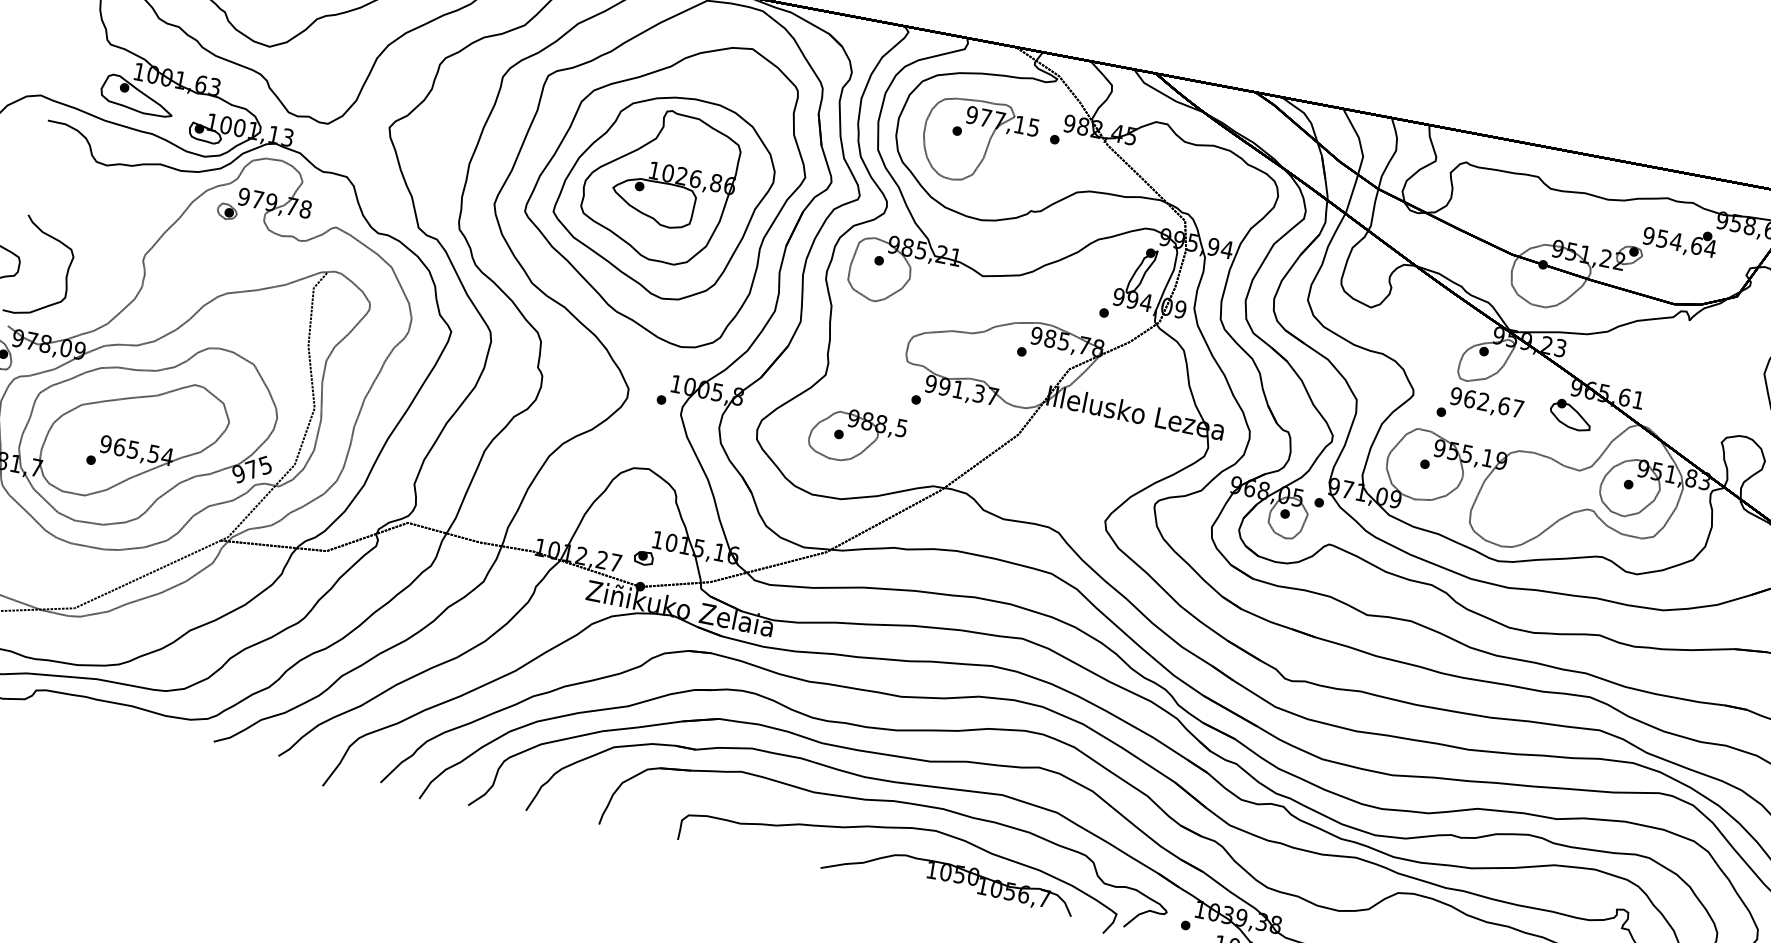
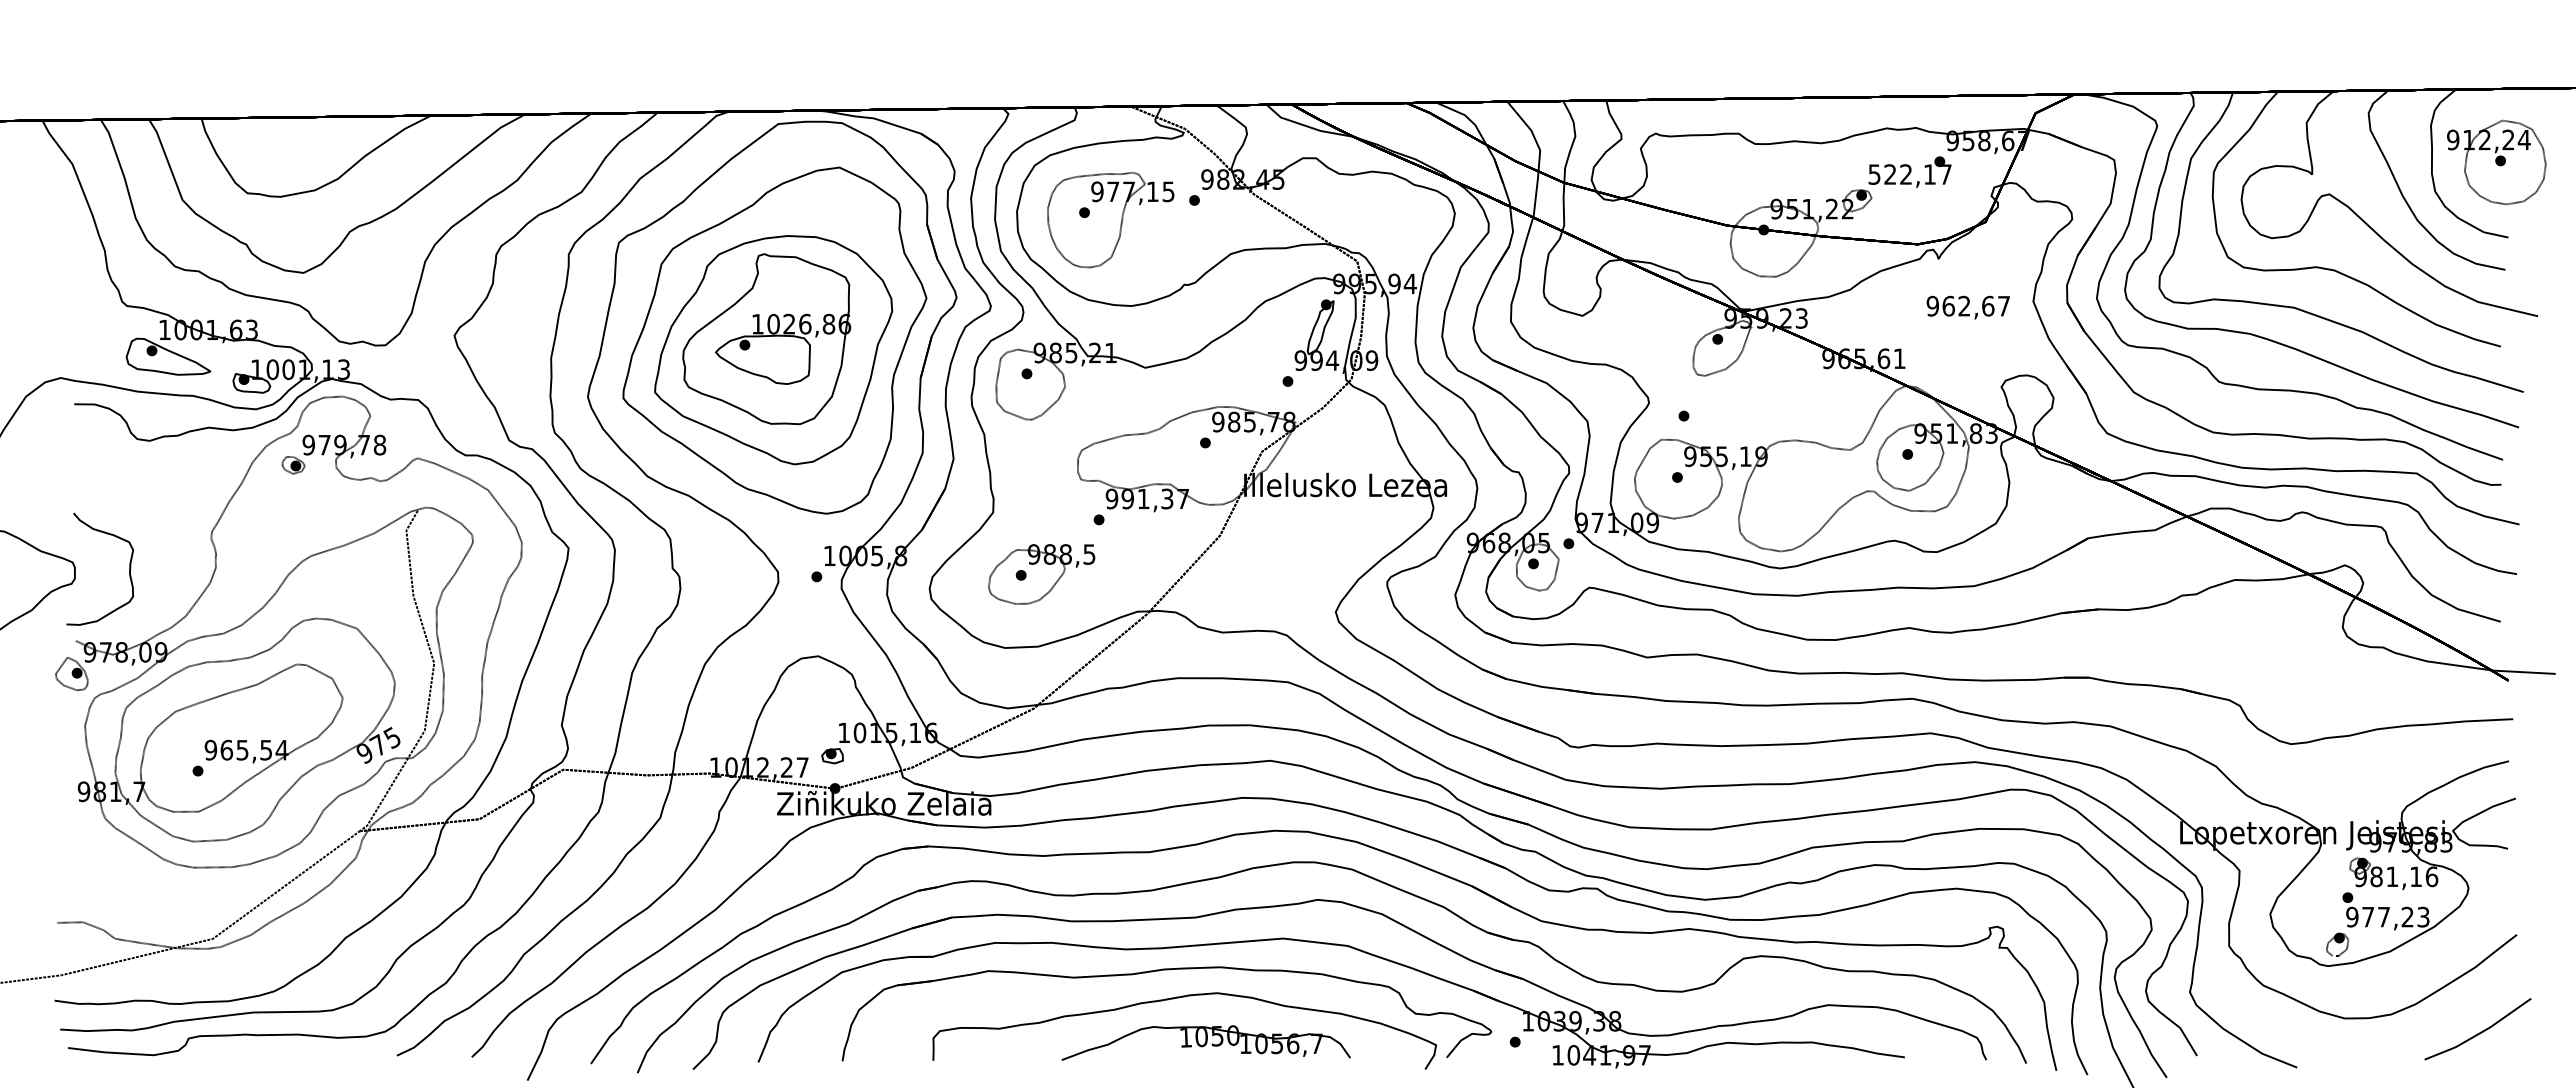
text: (1680, 242) -> (1910, 174), 954,64 -> 522,17
text: (1486, 403) -> (1967, 307), moved
part: (1570, 415) -> (1827, 390), removed
part: (948, 877) -> (1205, 1042), moved

